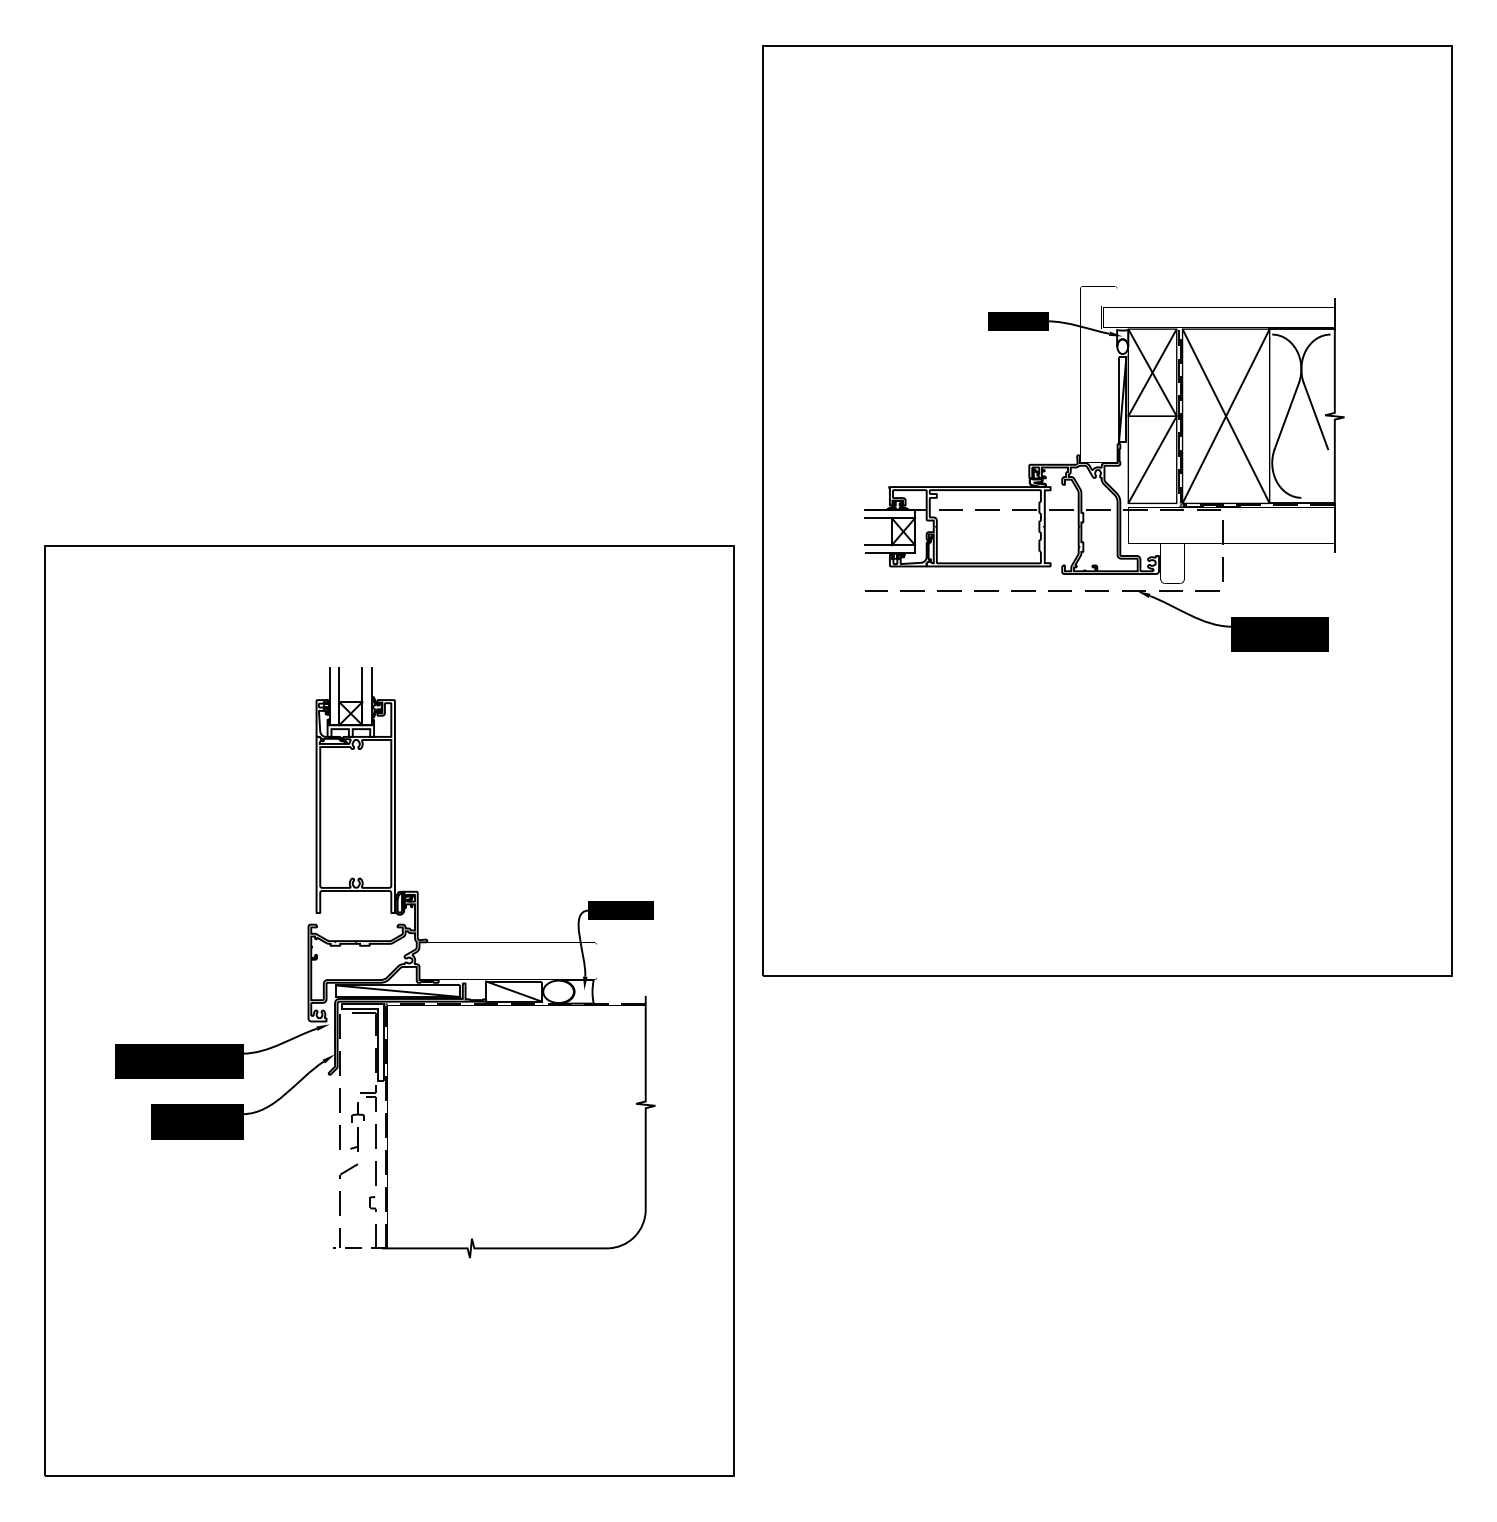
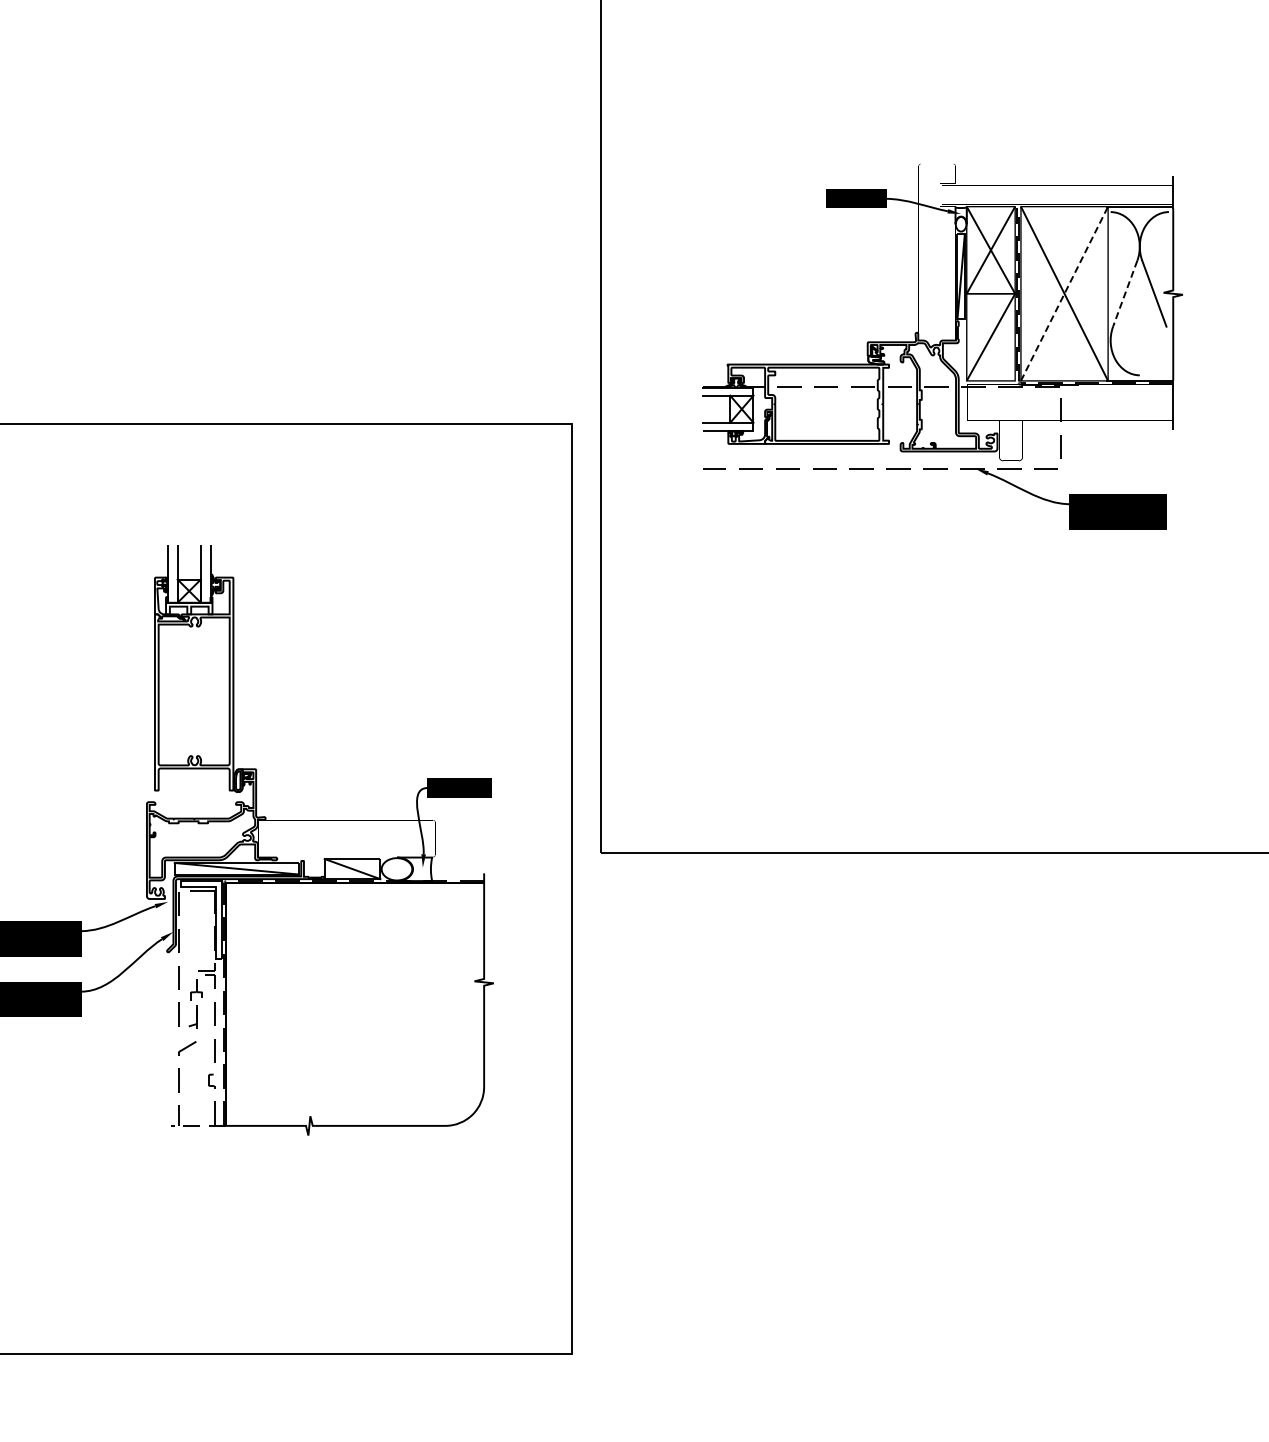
line: (1226, 415) -> (1064, 293), solid -> dashed
line: (1286, 416) -> (1124, 294), solid -> dashed

